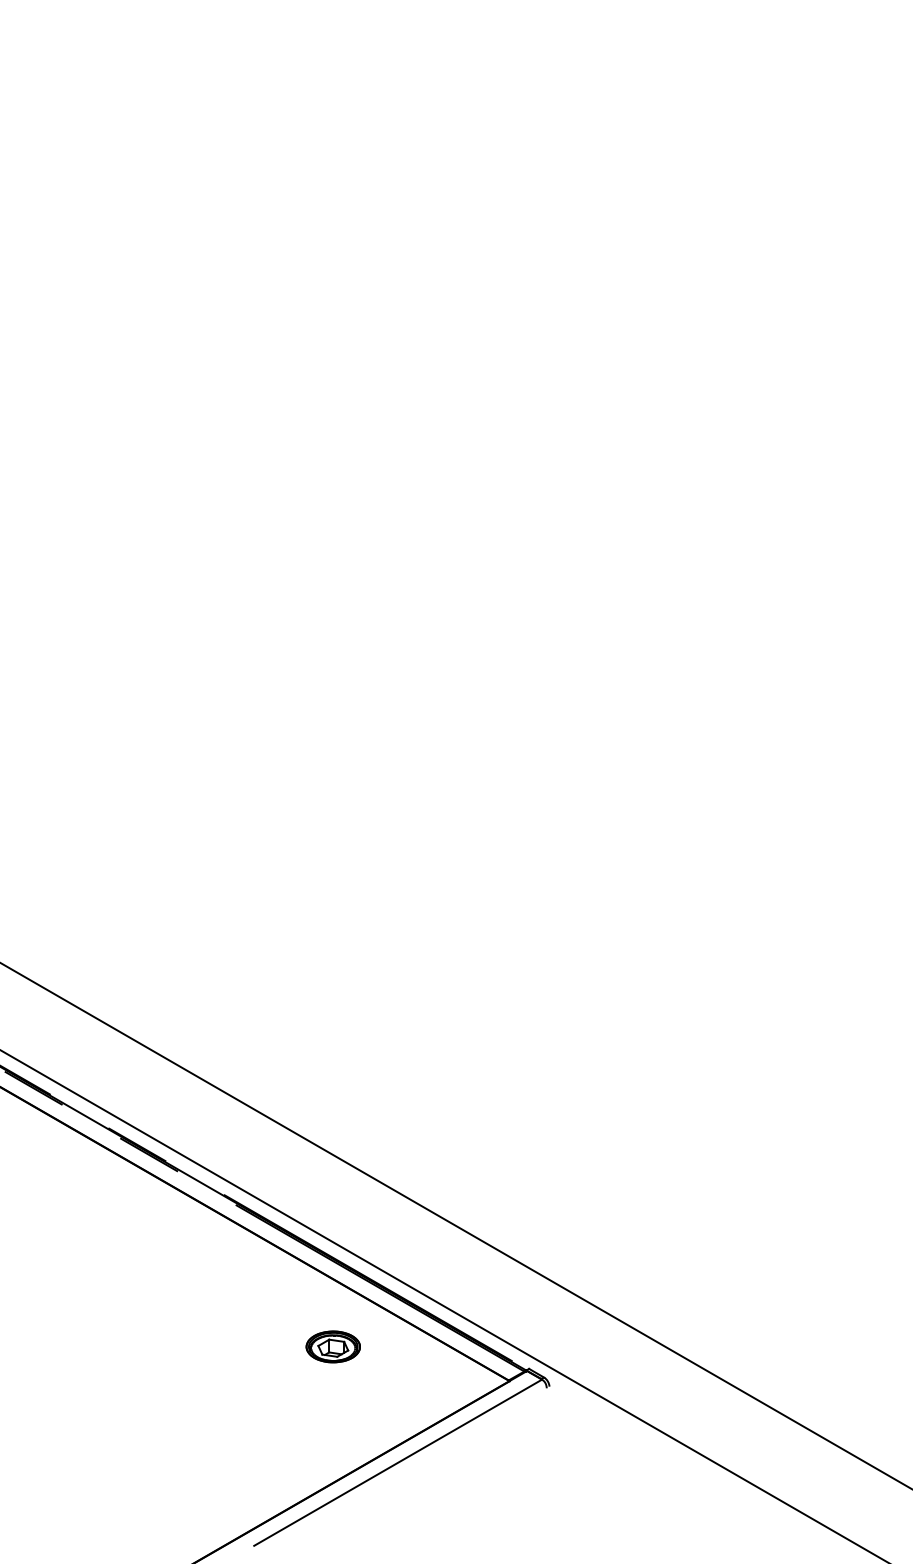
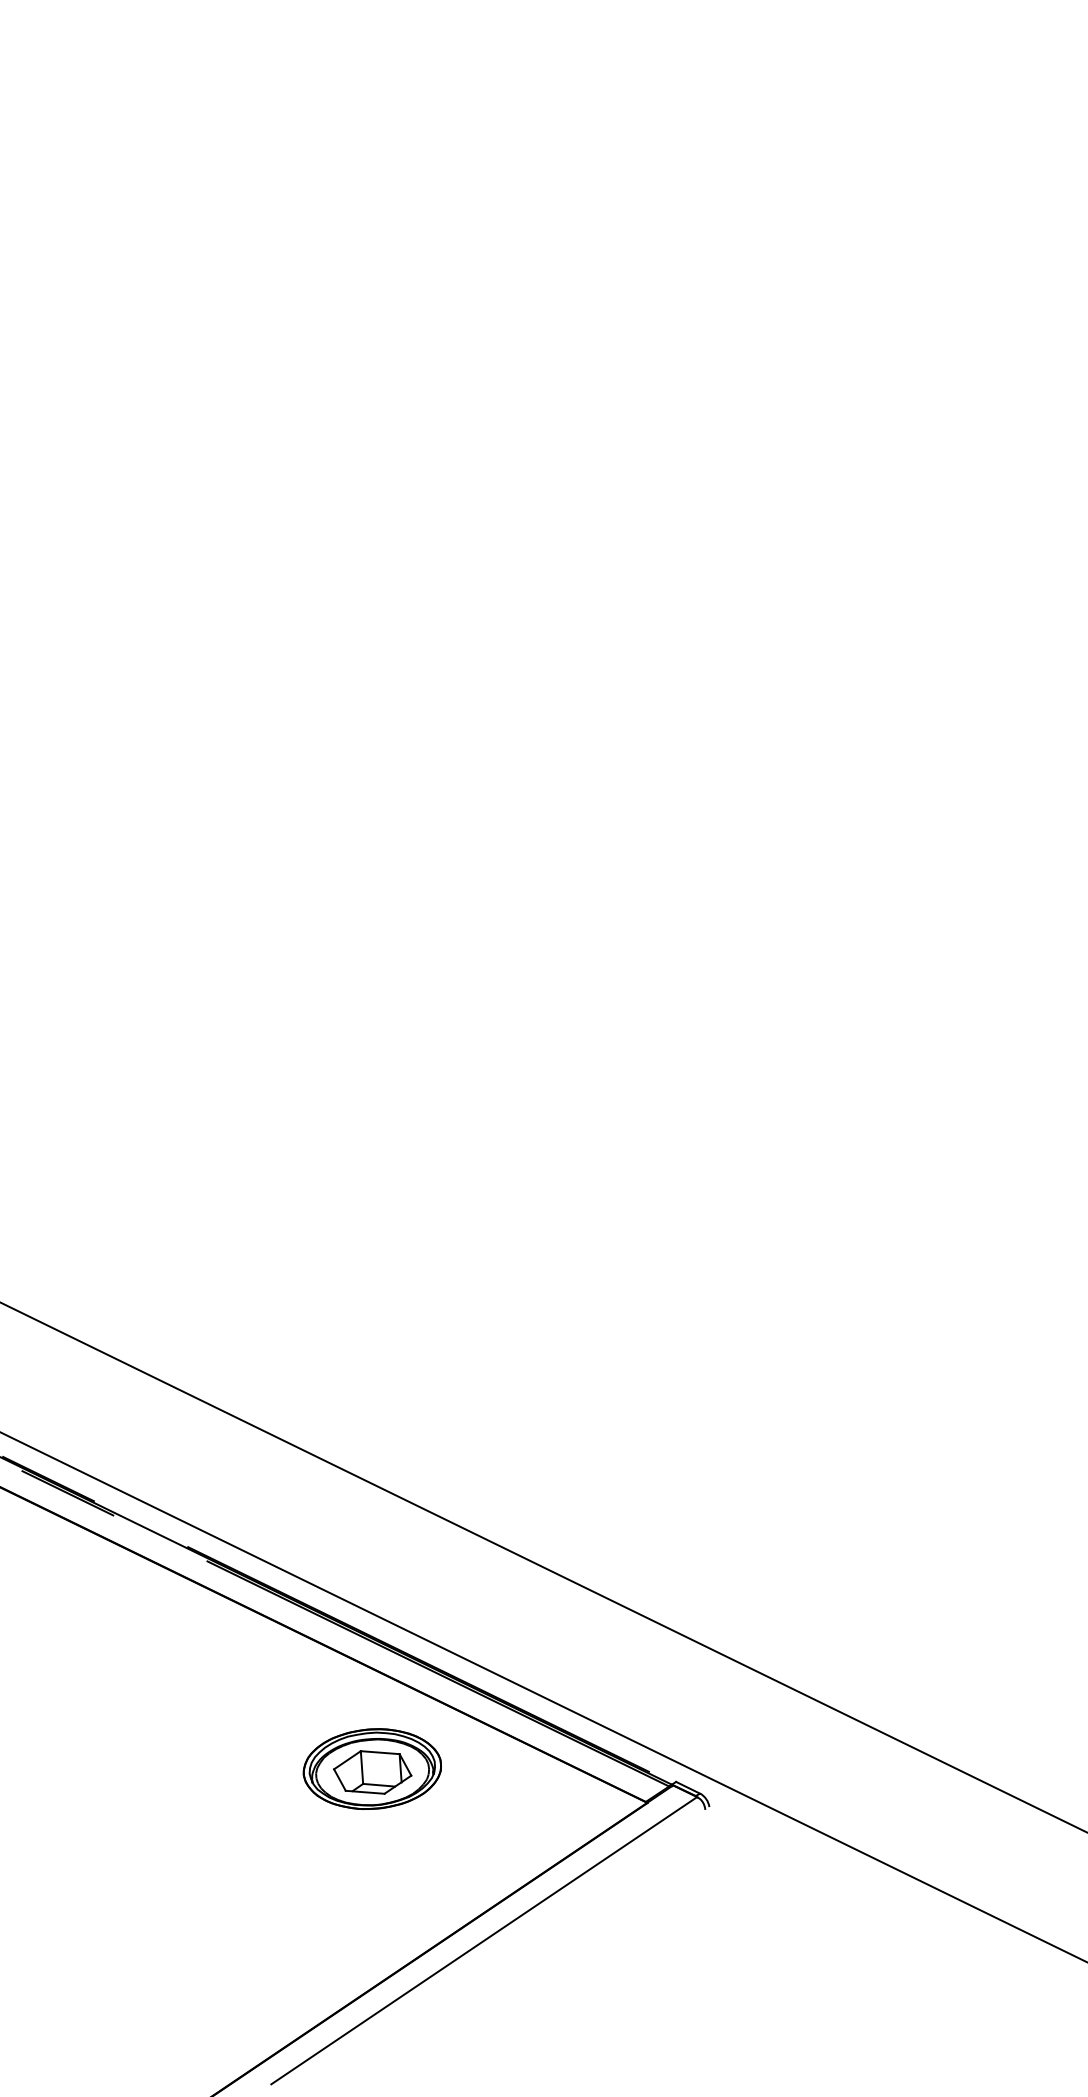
part: (332, 1346) -> (370, 1768), size x1.67

